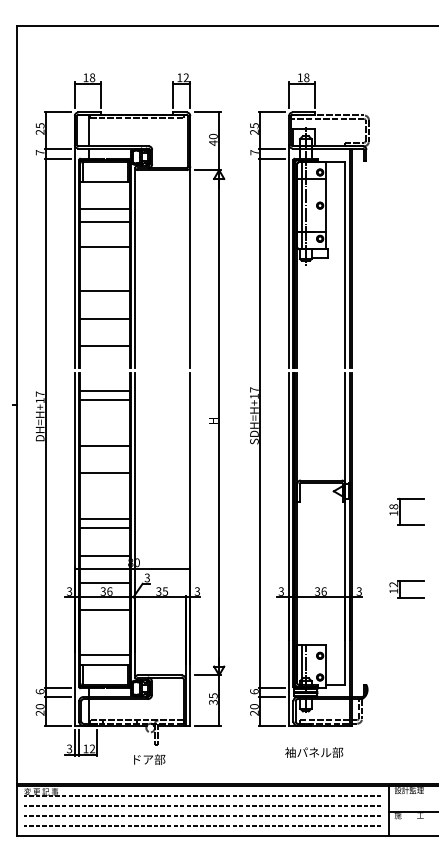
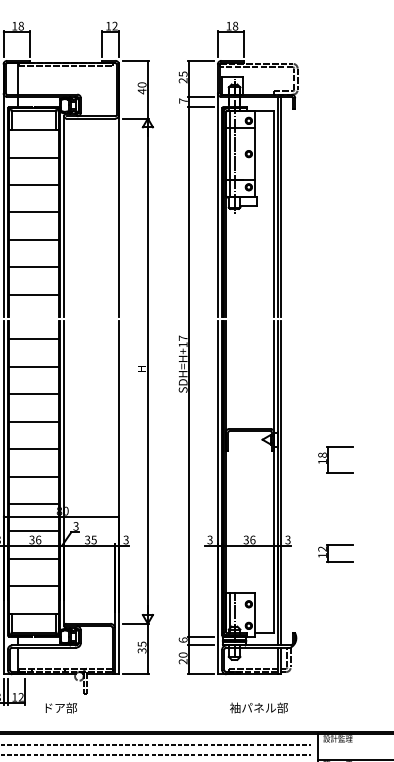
line: (105, 221) -> (34, 184), moved
line: (105, 247) -> (34, 212), moved
line: (105, 400) -> (34, 366), moved
line: (105, 518) -> (34, 448), moved
part: (406, 589) -> (335, 553), moved
line: (105, 654) -> (34, 585), moved
text: (314, 752) -> (259, 707), moved
text: (149, 759) -> (61, 707), moved

